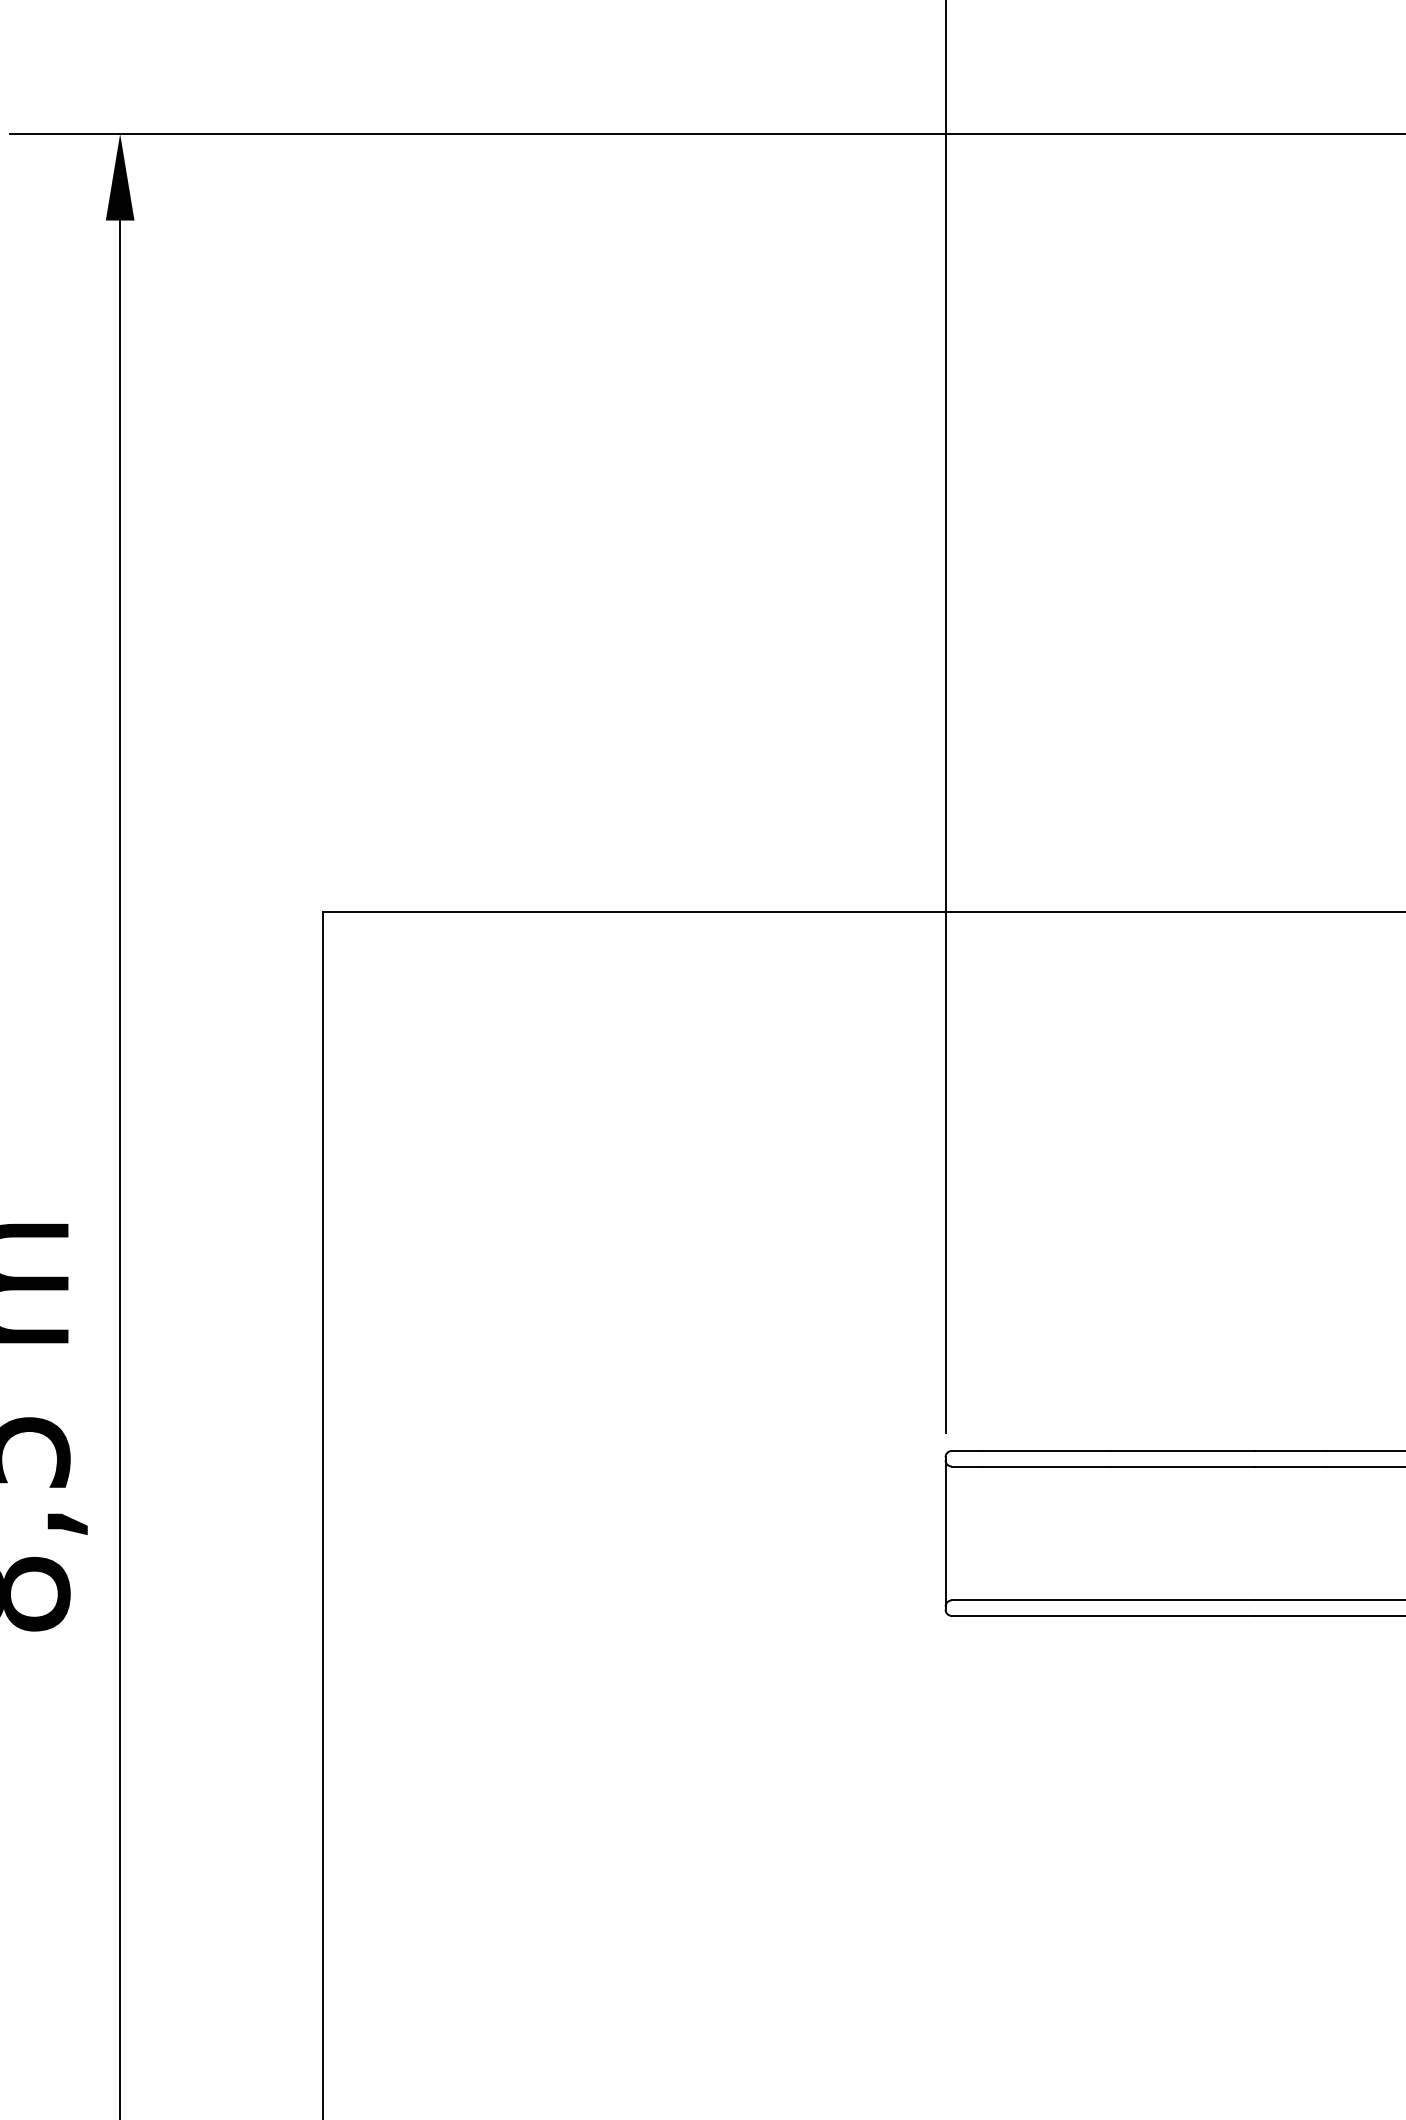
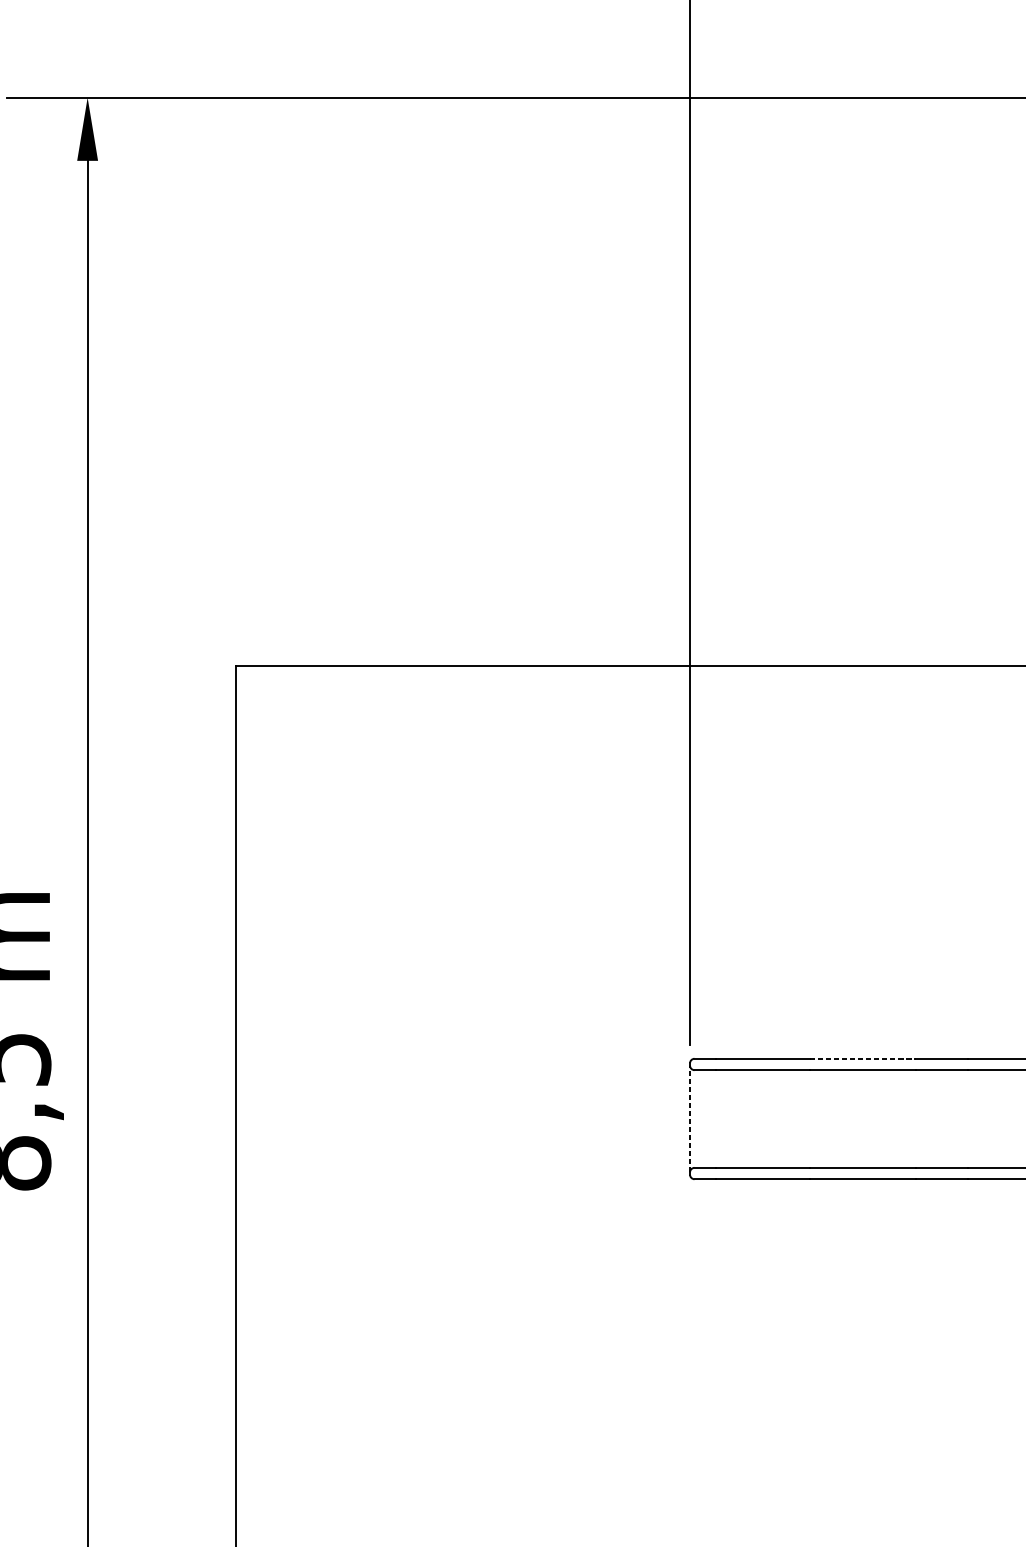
line: (1182, 1450) -> (862, 1058), solid -> dashed
line: (945, 1532) -> (689, 1118), solid -> dashed

